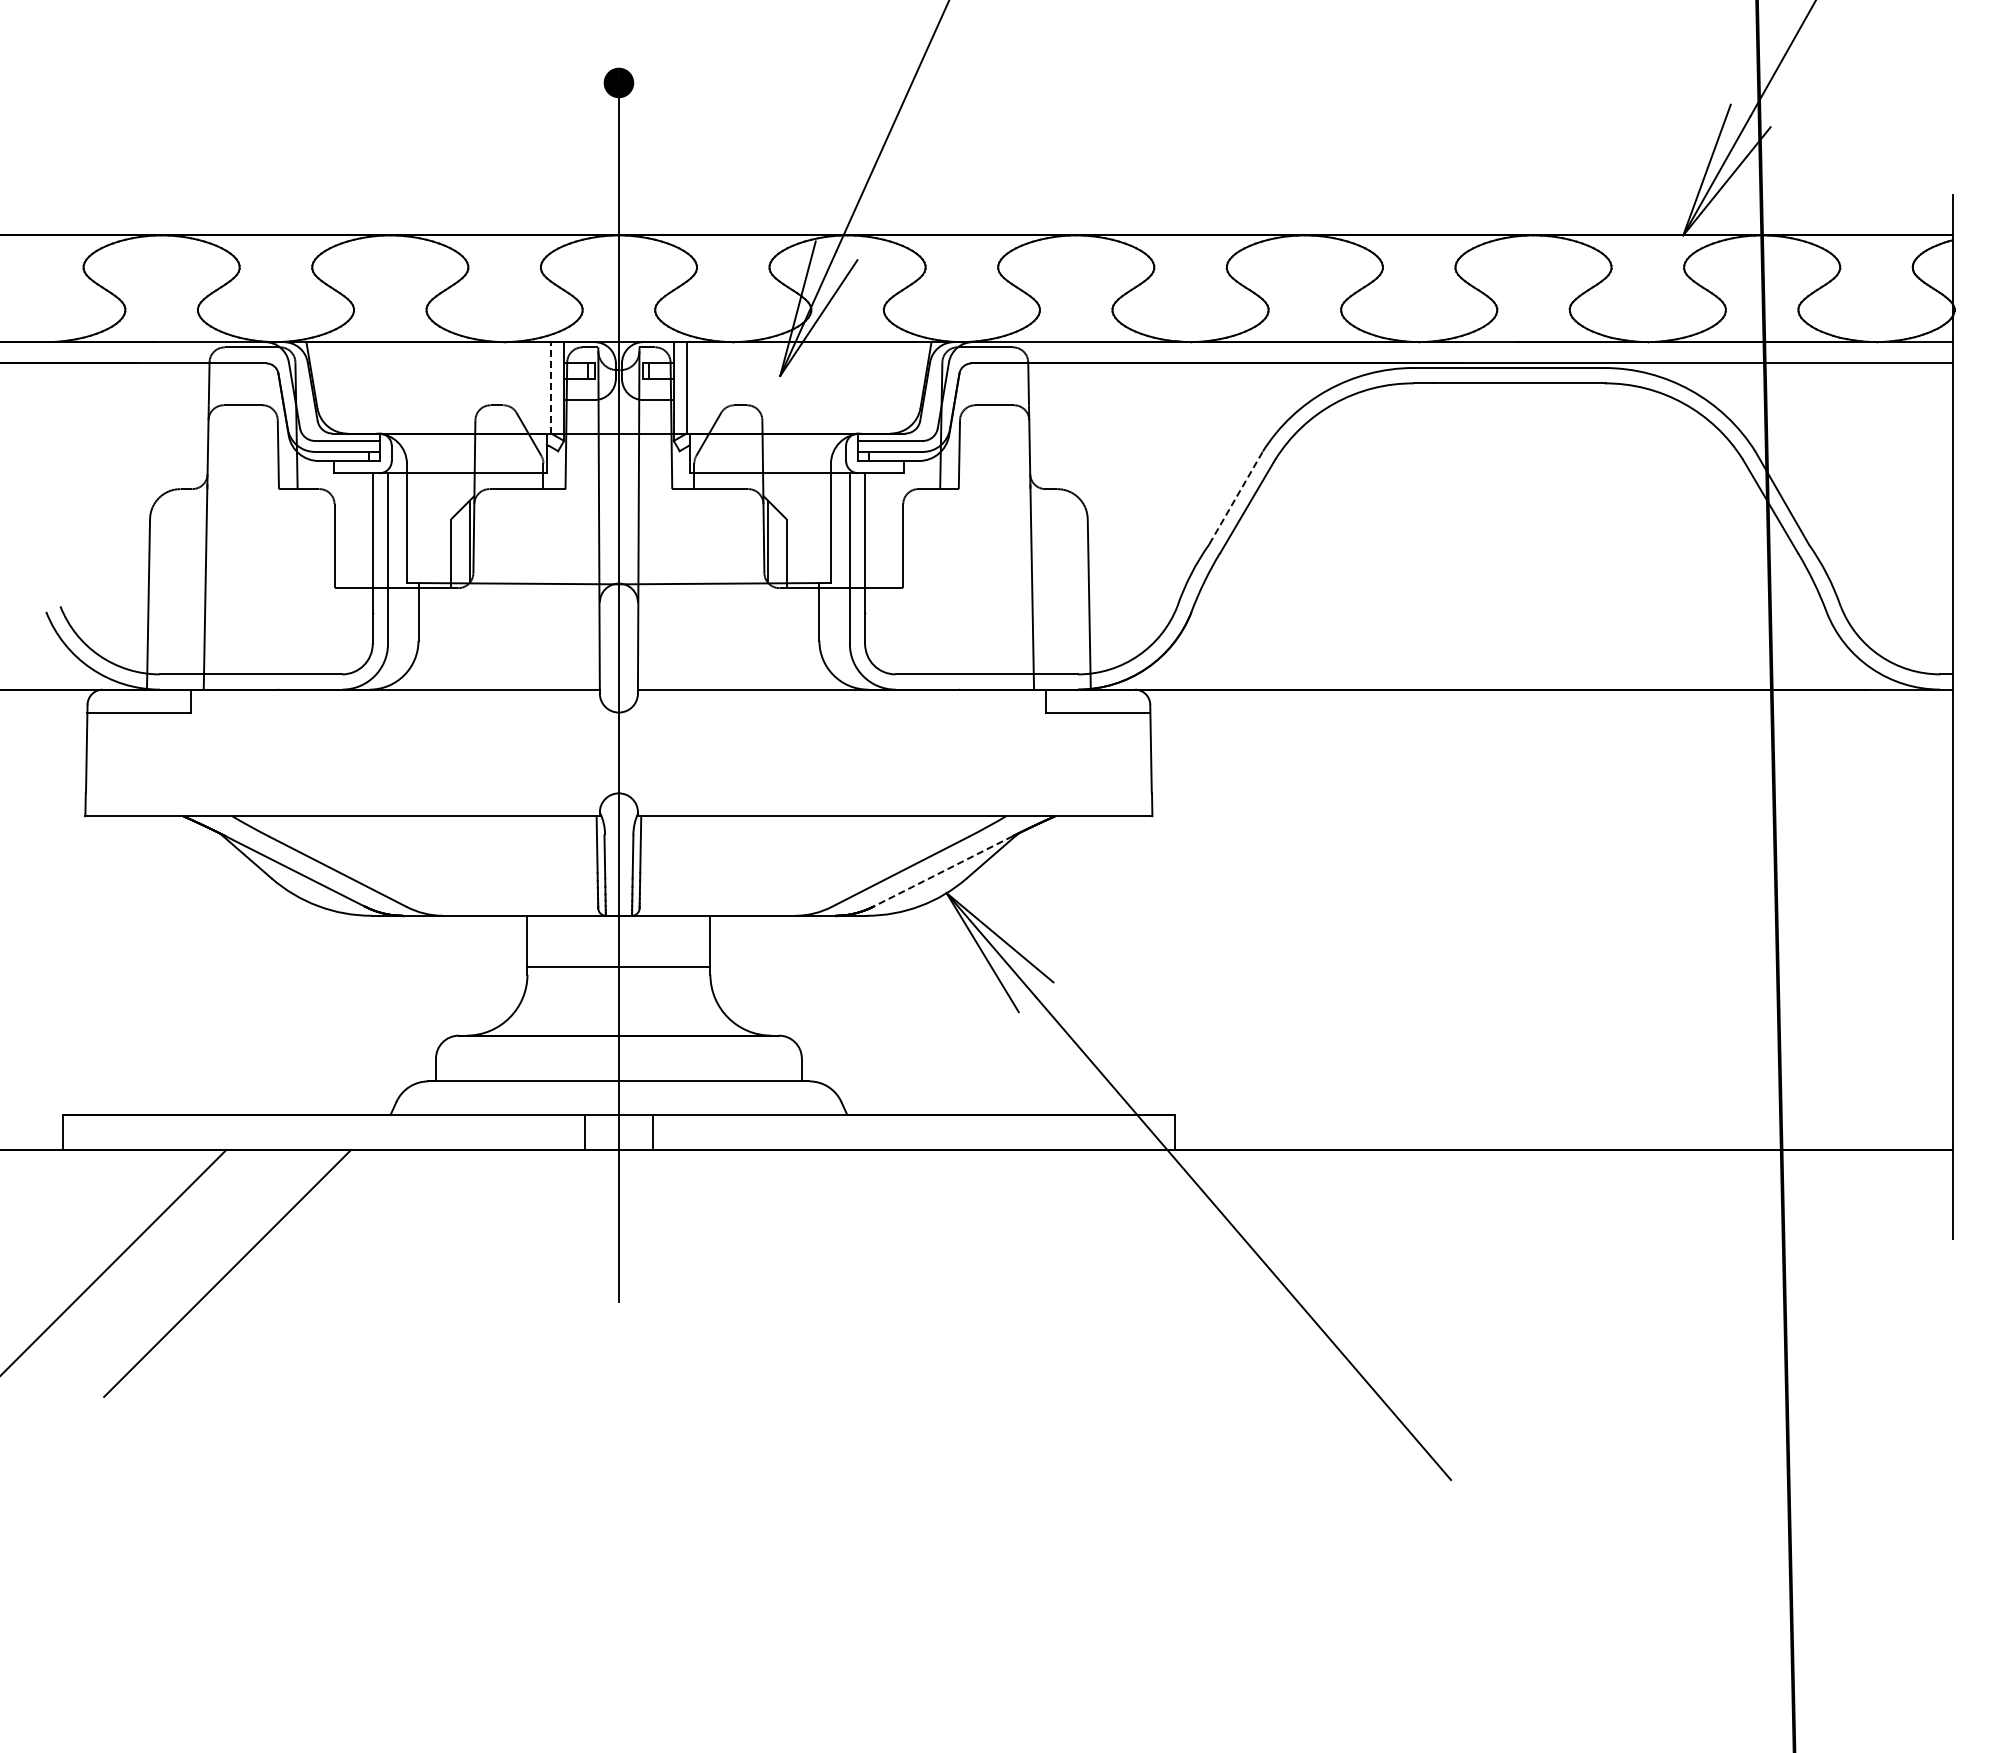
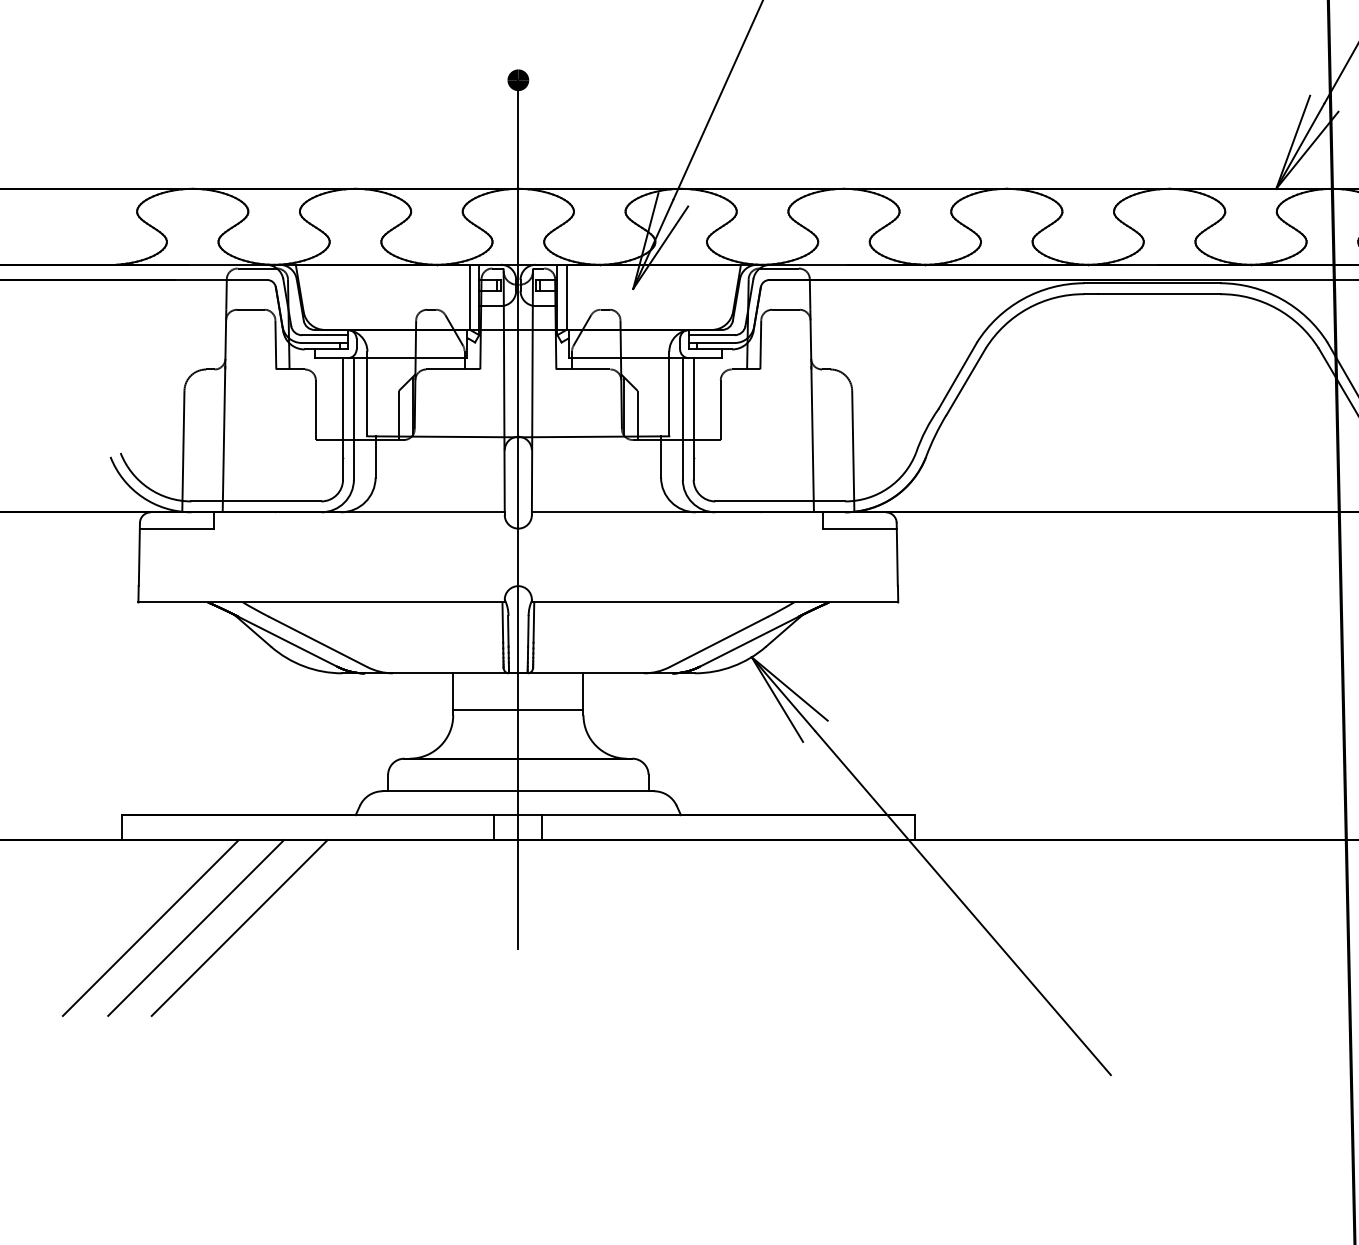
line: (551, 387) -> (470, 297), dashed -> solid
line: (1236, 497) -> (958, 375), dashed -> solid
line: (943, 871) -> (749, 641), dashed -> solid
line: (166, 1272) -> (196, 927), added

